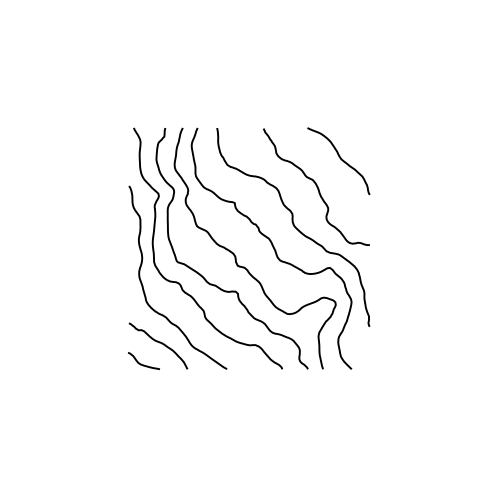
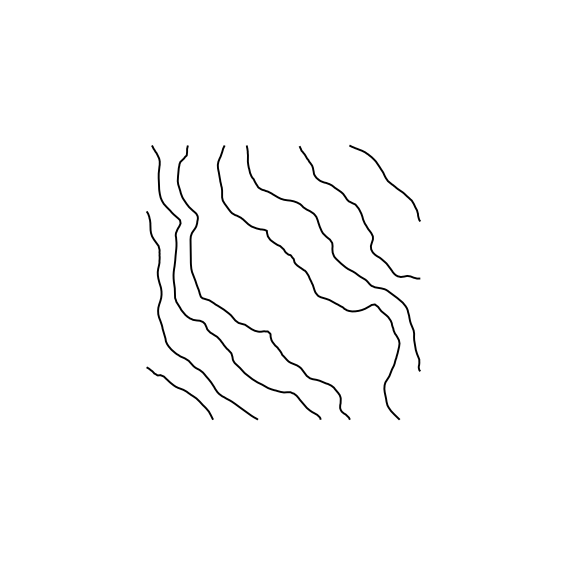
curve: (236, 256) -> (268, 291), removed
curve: (141, 363) -> (160, 413), removed

